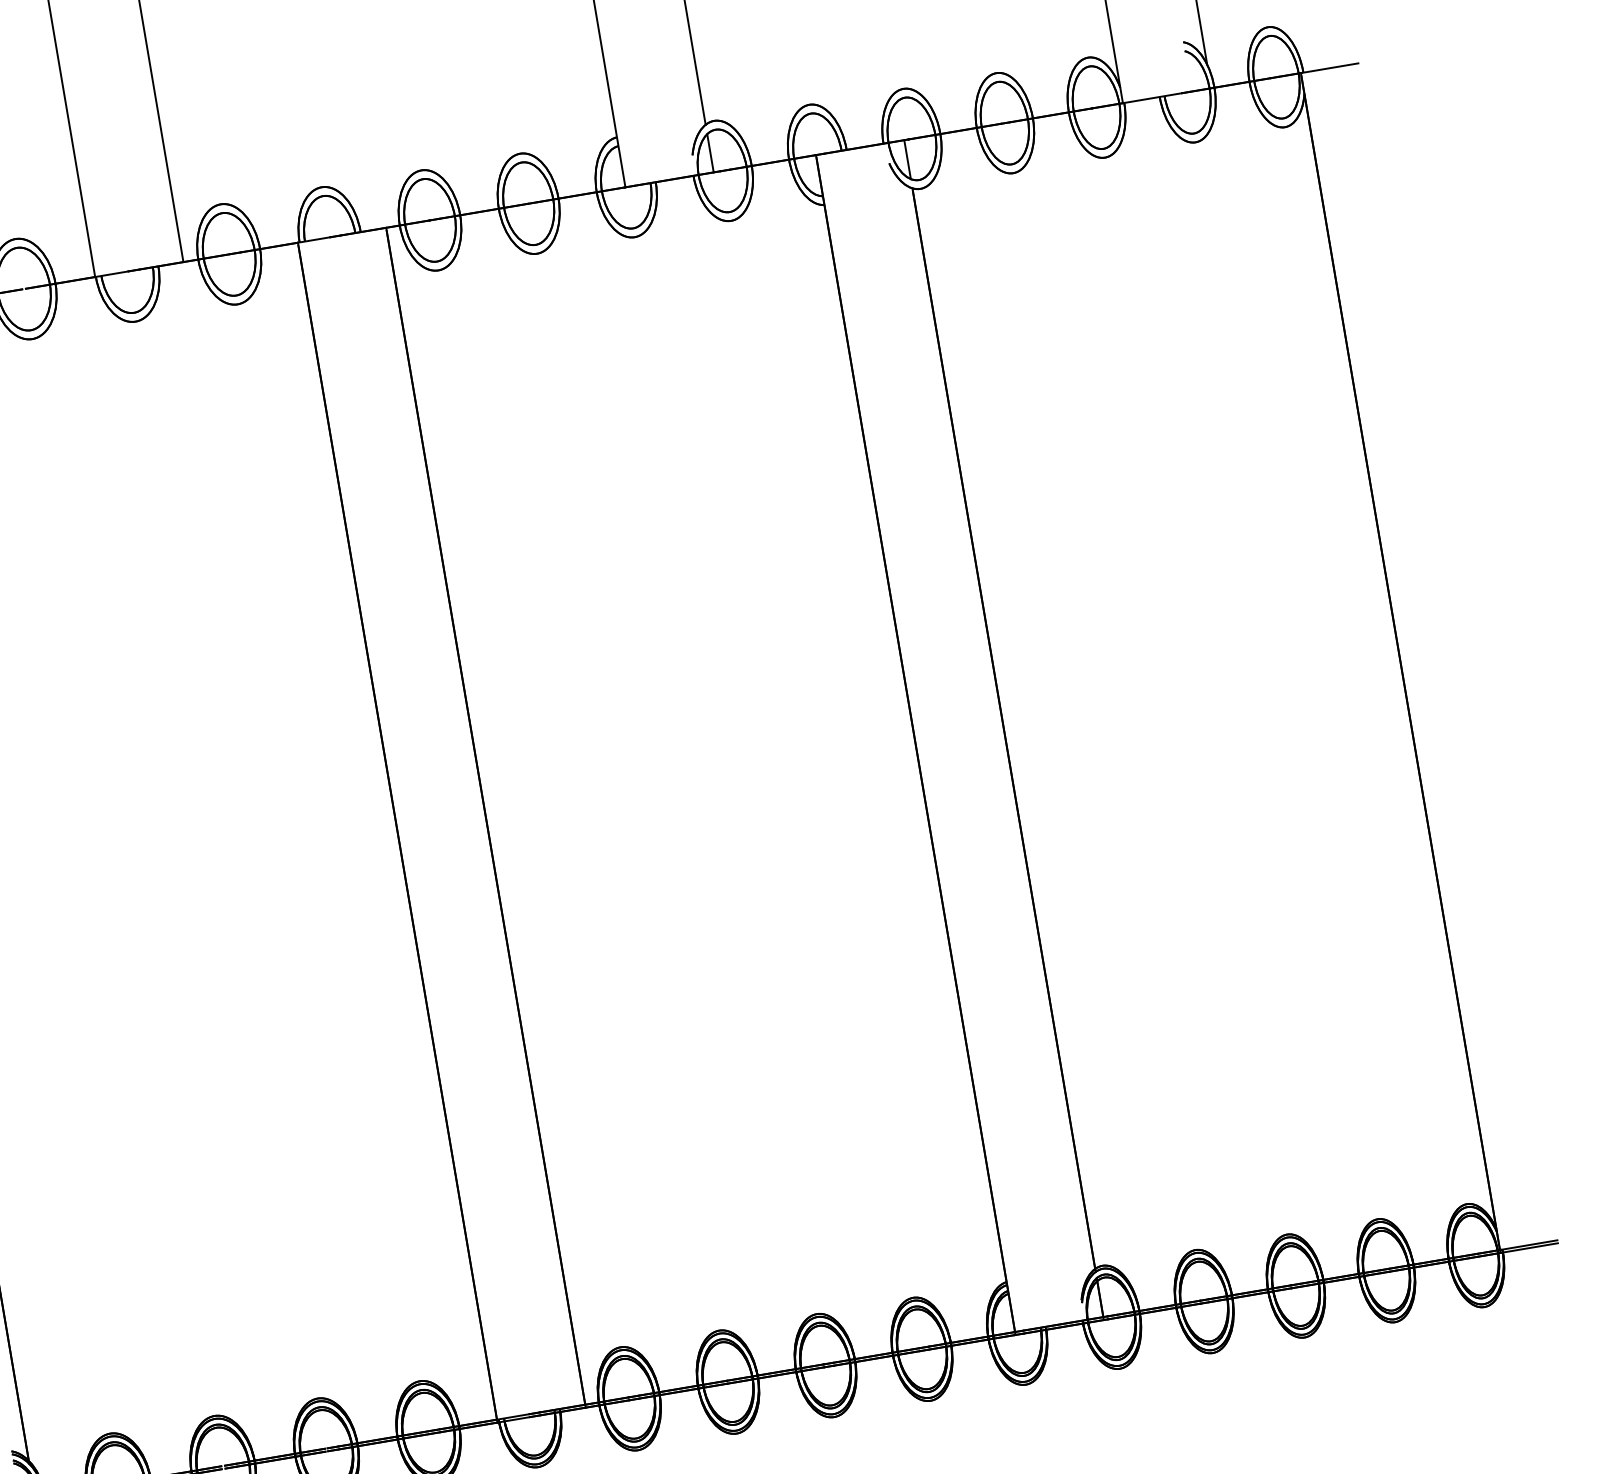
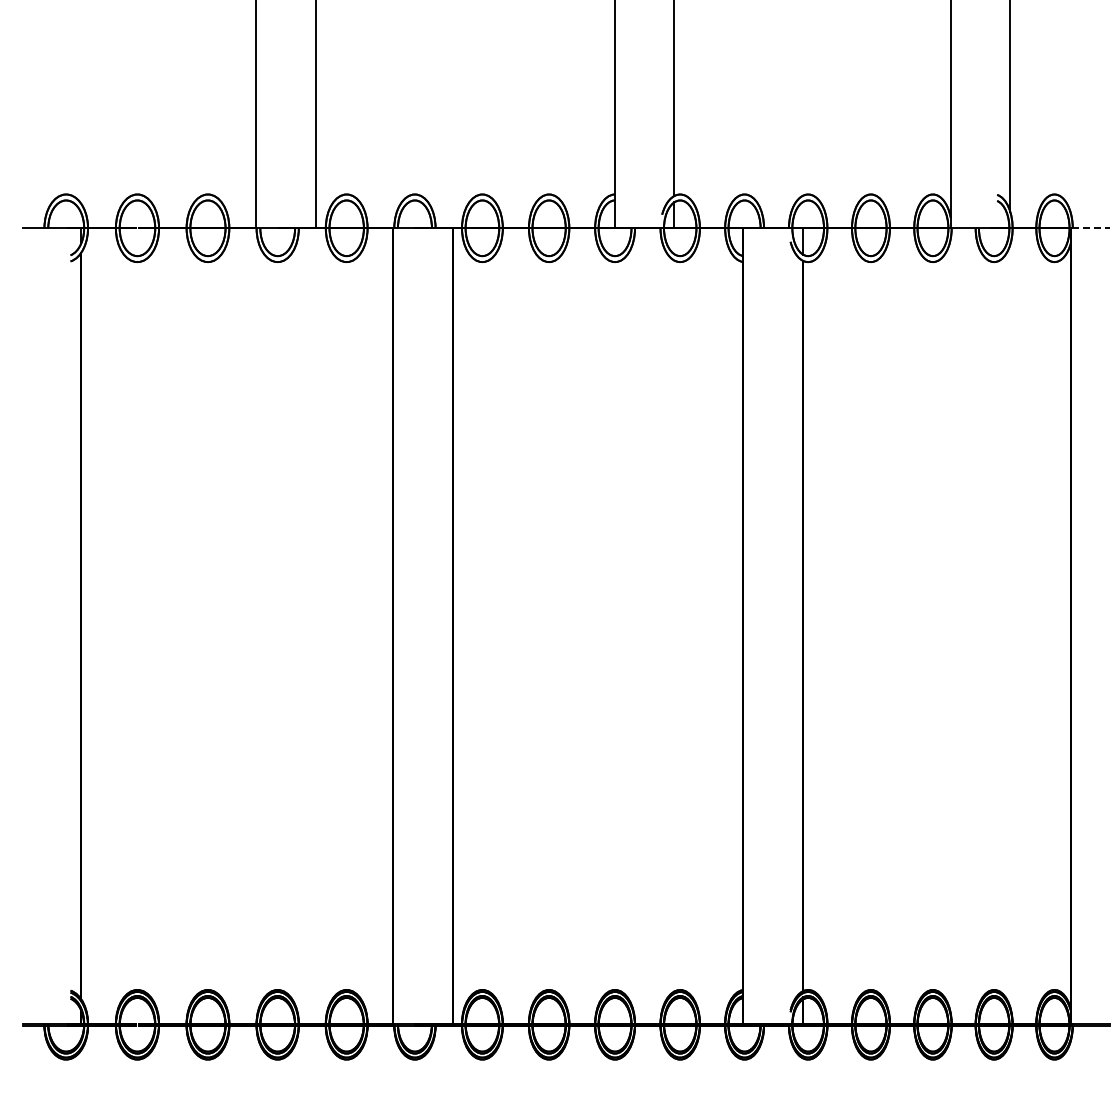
line: (1331, 68) -> (1091, 228), solid -> dashed

